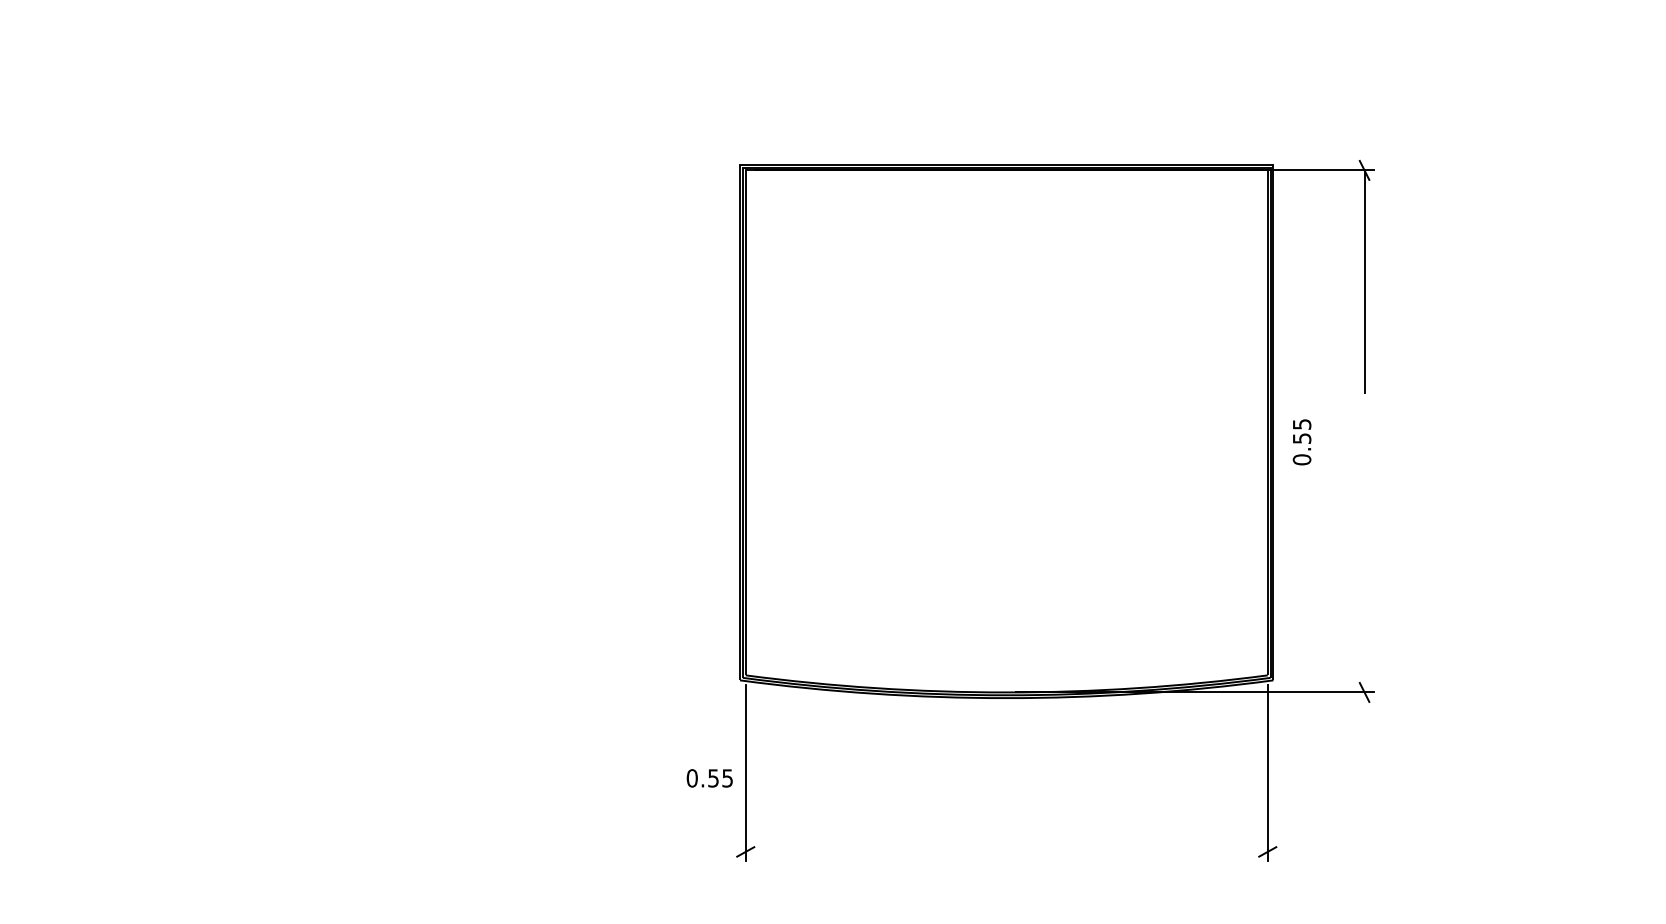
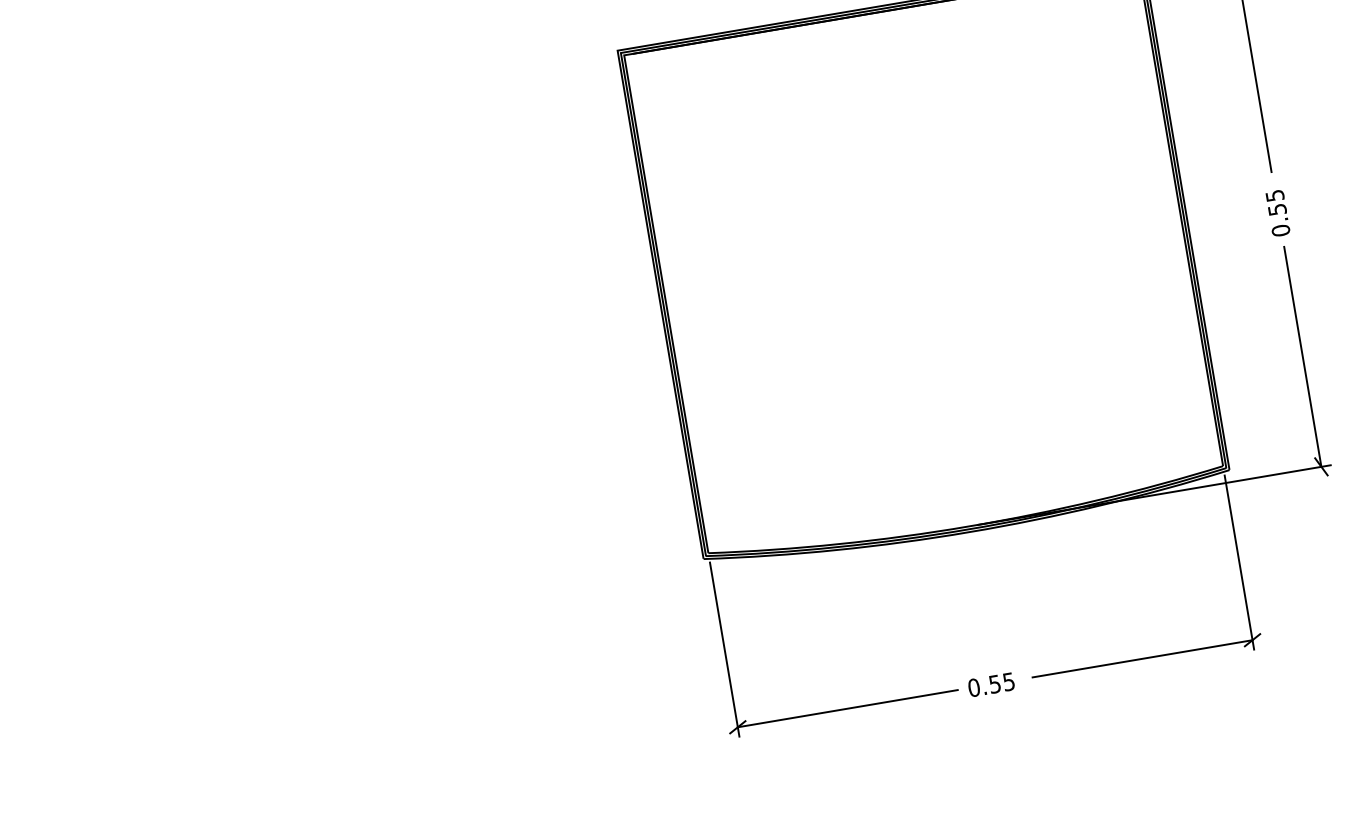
text: (1301, 442) -> (1277, 213), moved
line: (1364, 580) -> (1302, 356), added
text: (709, 778) -> (991, 685), moved
line: (856, 851) -> (846, 708), added
line: (1155, 851) -> (1141, 658), added

